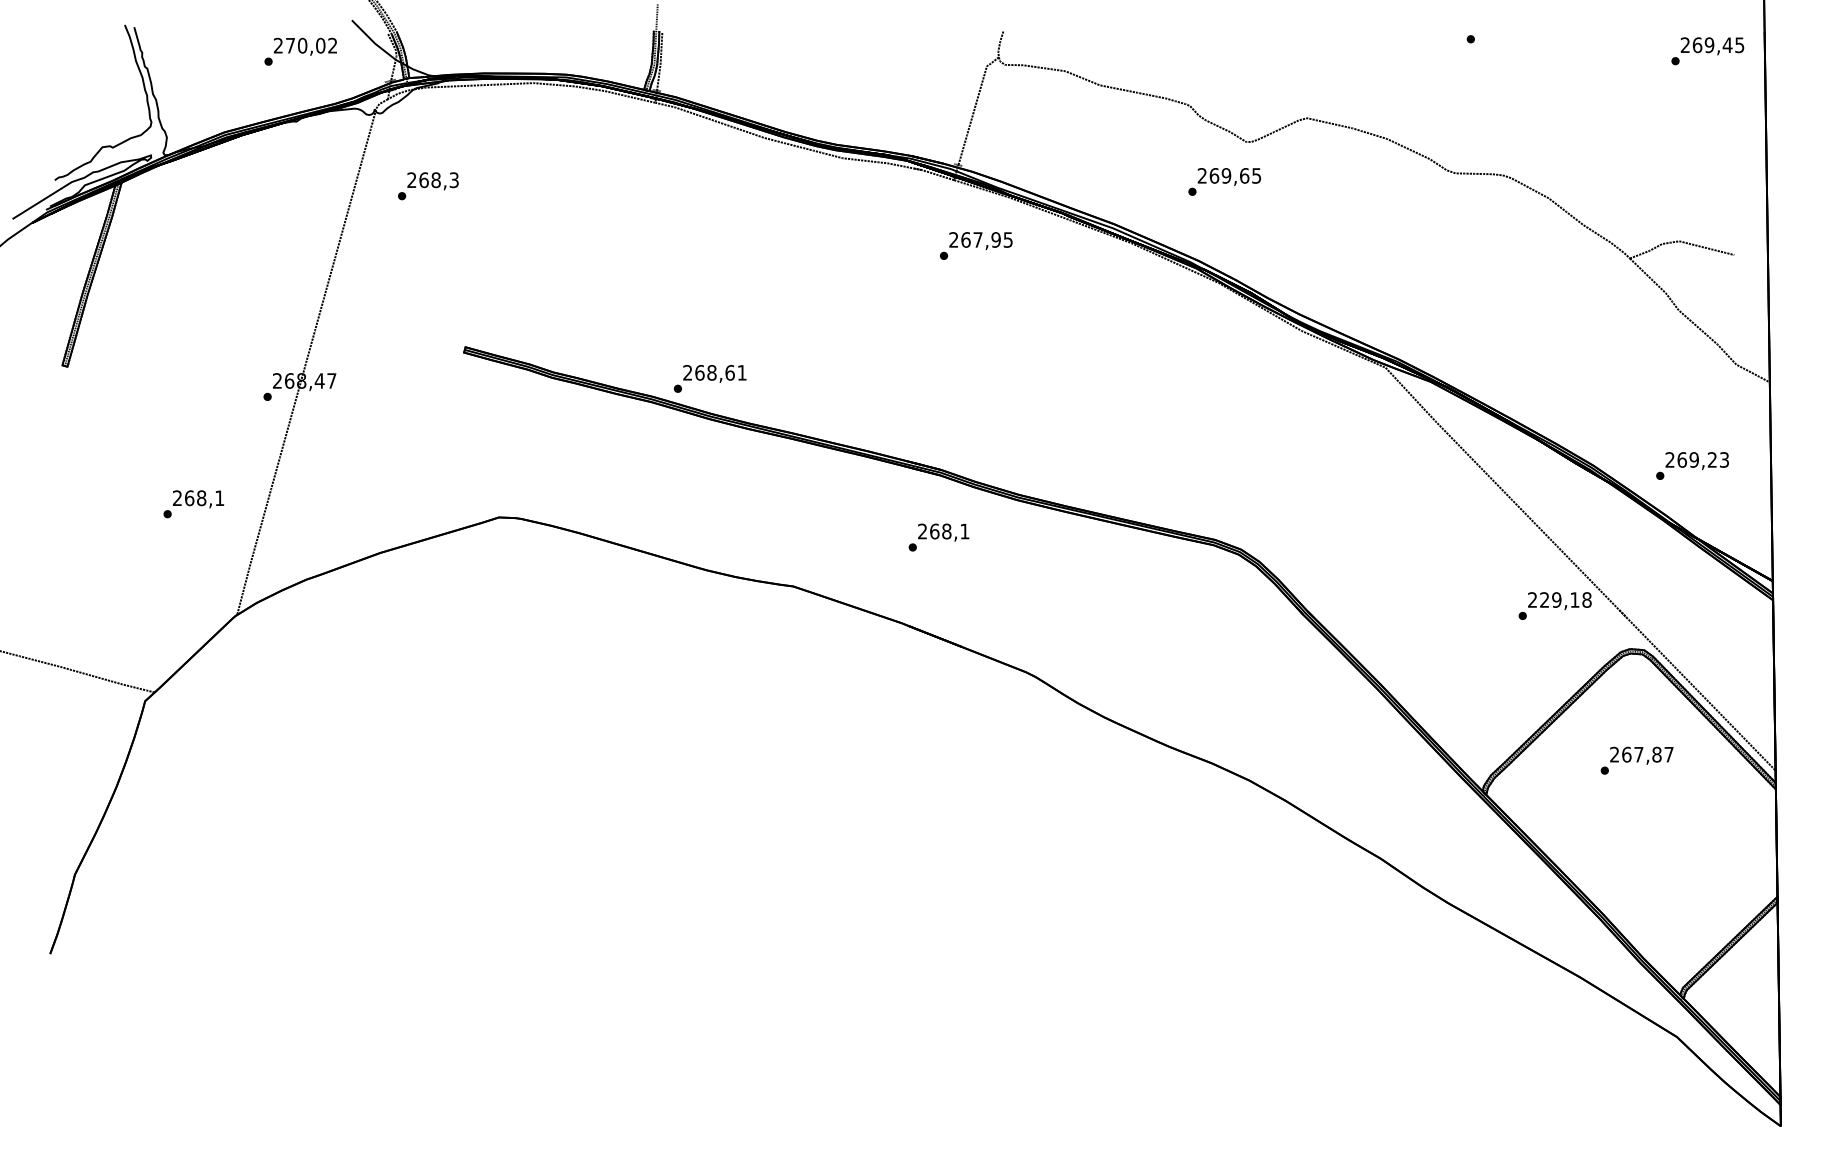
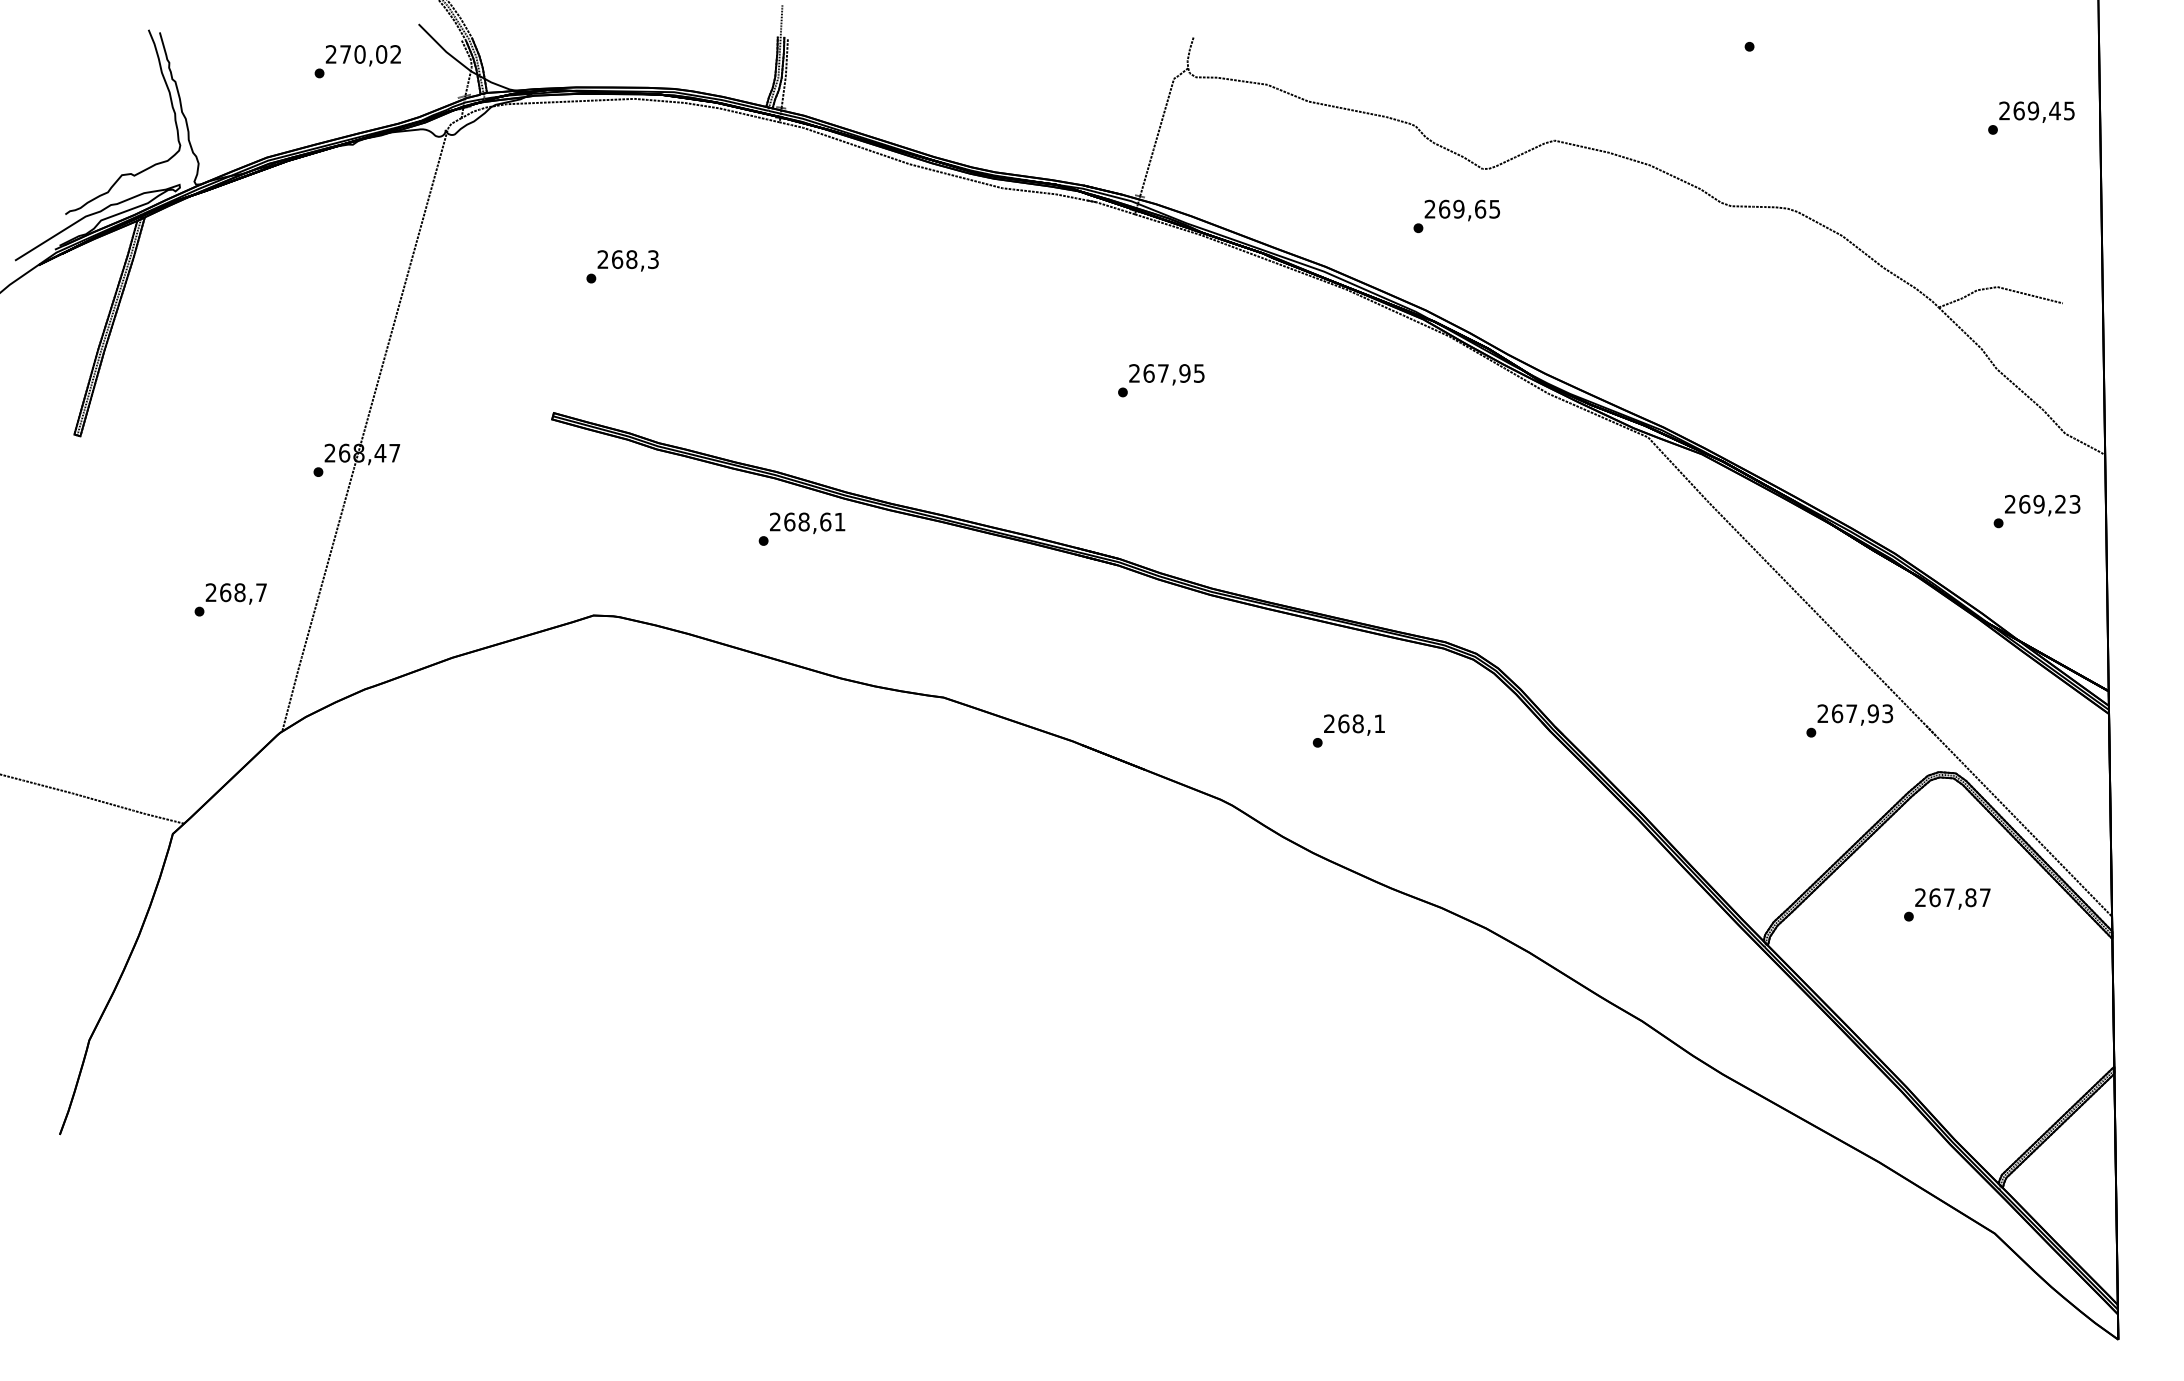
text: (1707, 51) -> (2031, 118), moved
text: (428, 186) -> (622, 267), moved
text: (976, 245) -> (1161, 380), moved
text: (709, 378) -> (801, 528), moved
text: (1692, 465) -> (2036, 510), moved
text: (219, 497) -> (261, 591), 268,1 -> 268,7
text: (938, 537) -> (1348, 730), moved
text: (1565, 599) -> (1862, 713), 229,18 -> 267,93

